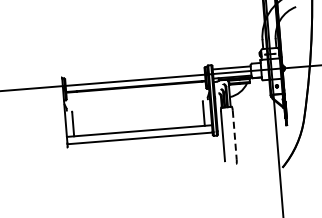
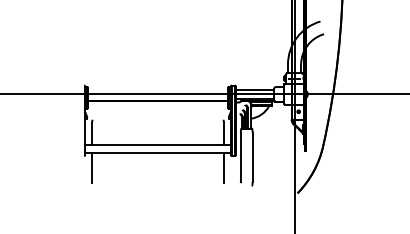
line: (234, 135) -> (252, 157), dashed -> solid
line: (206, 147) -> (223, 167), added
line: (75, 158) -> (92, 167), added

